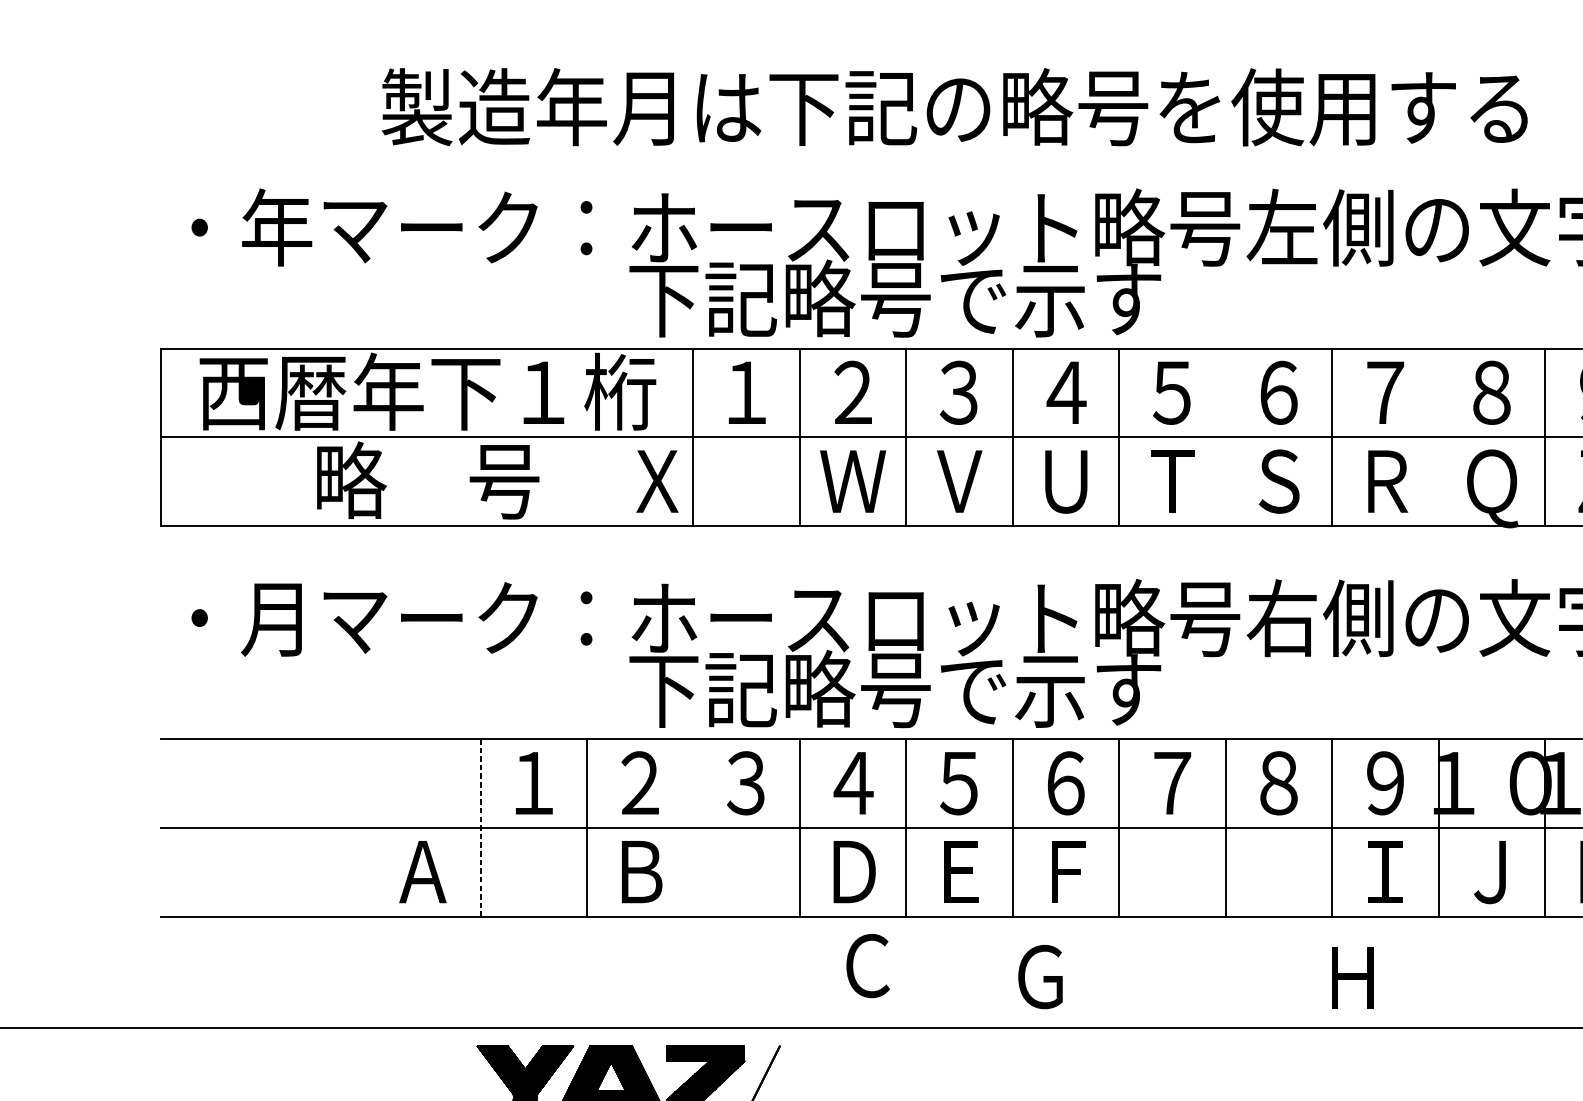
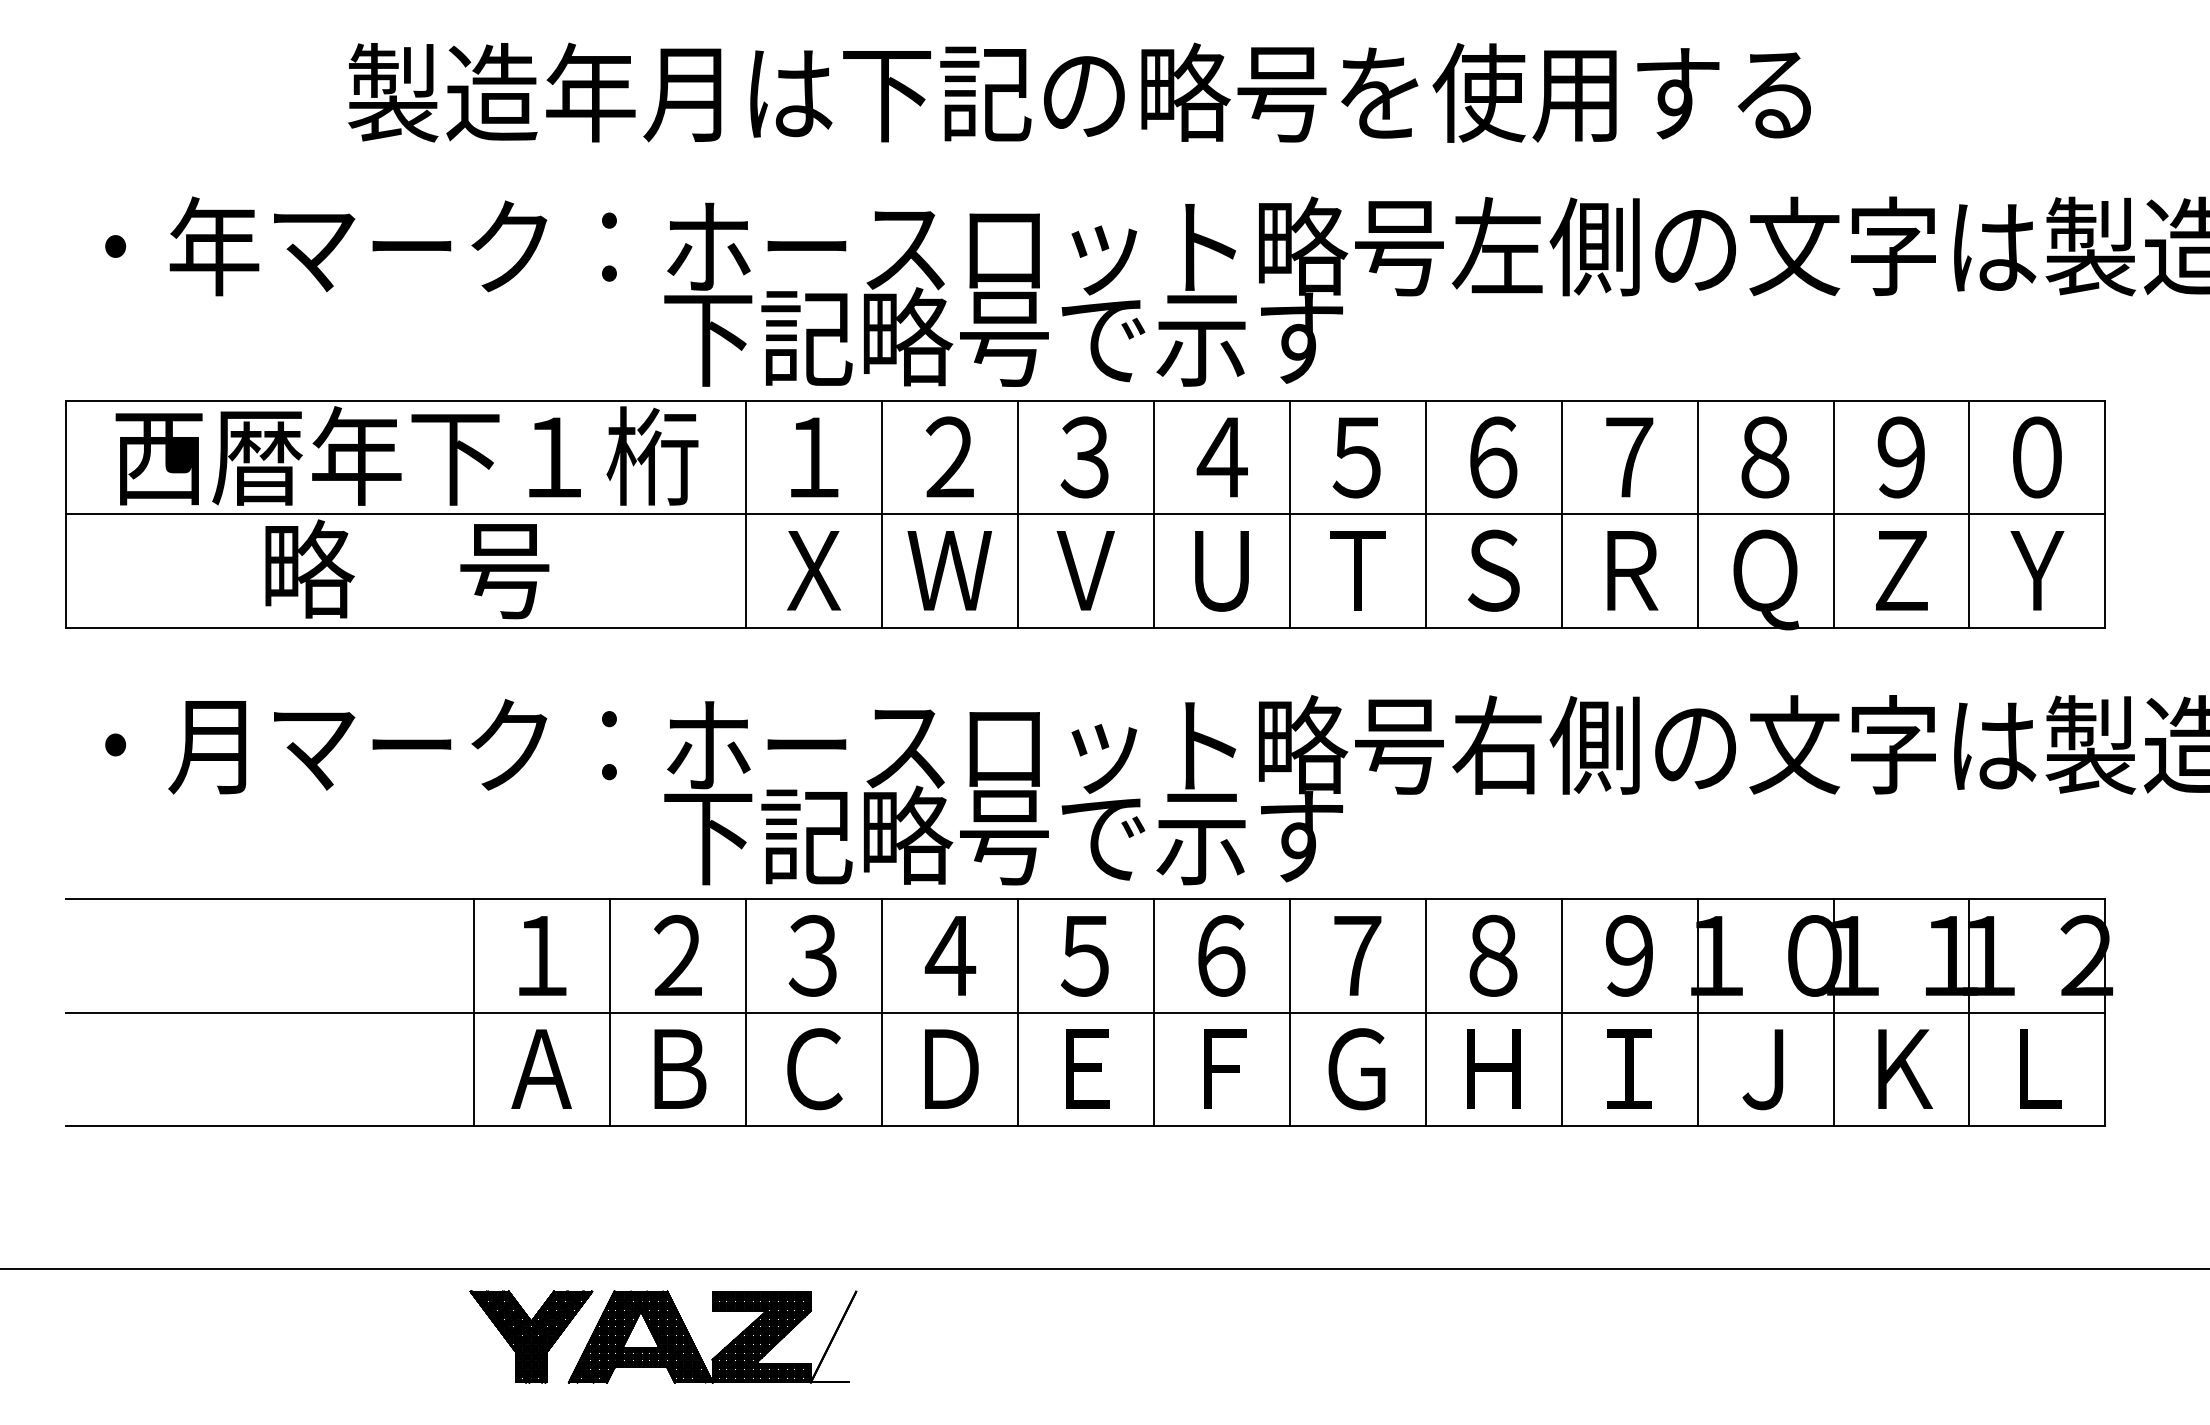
line: (1225, 436) -> (1425, 513), added
line: (1438, 436) -> (1697, 513), added
text: (657, 481) -> (814, 570), moved
line: (693, 827) -> (746, 1012), added
line: (480, 828) -> (474, 1013), dashed -> solid
text: (422, 871) -> (541, 1068), moved
text: (867, 966) -> (814, 1069), moved
text: (1040, 977) -> (1356, 1069), moved
text: (1352, 977) -> (1493, 1068), moved

